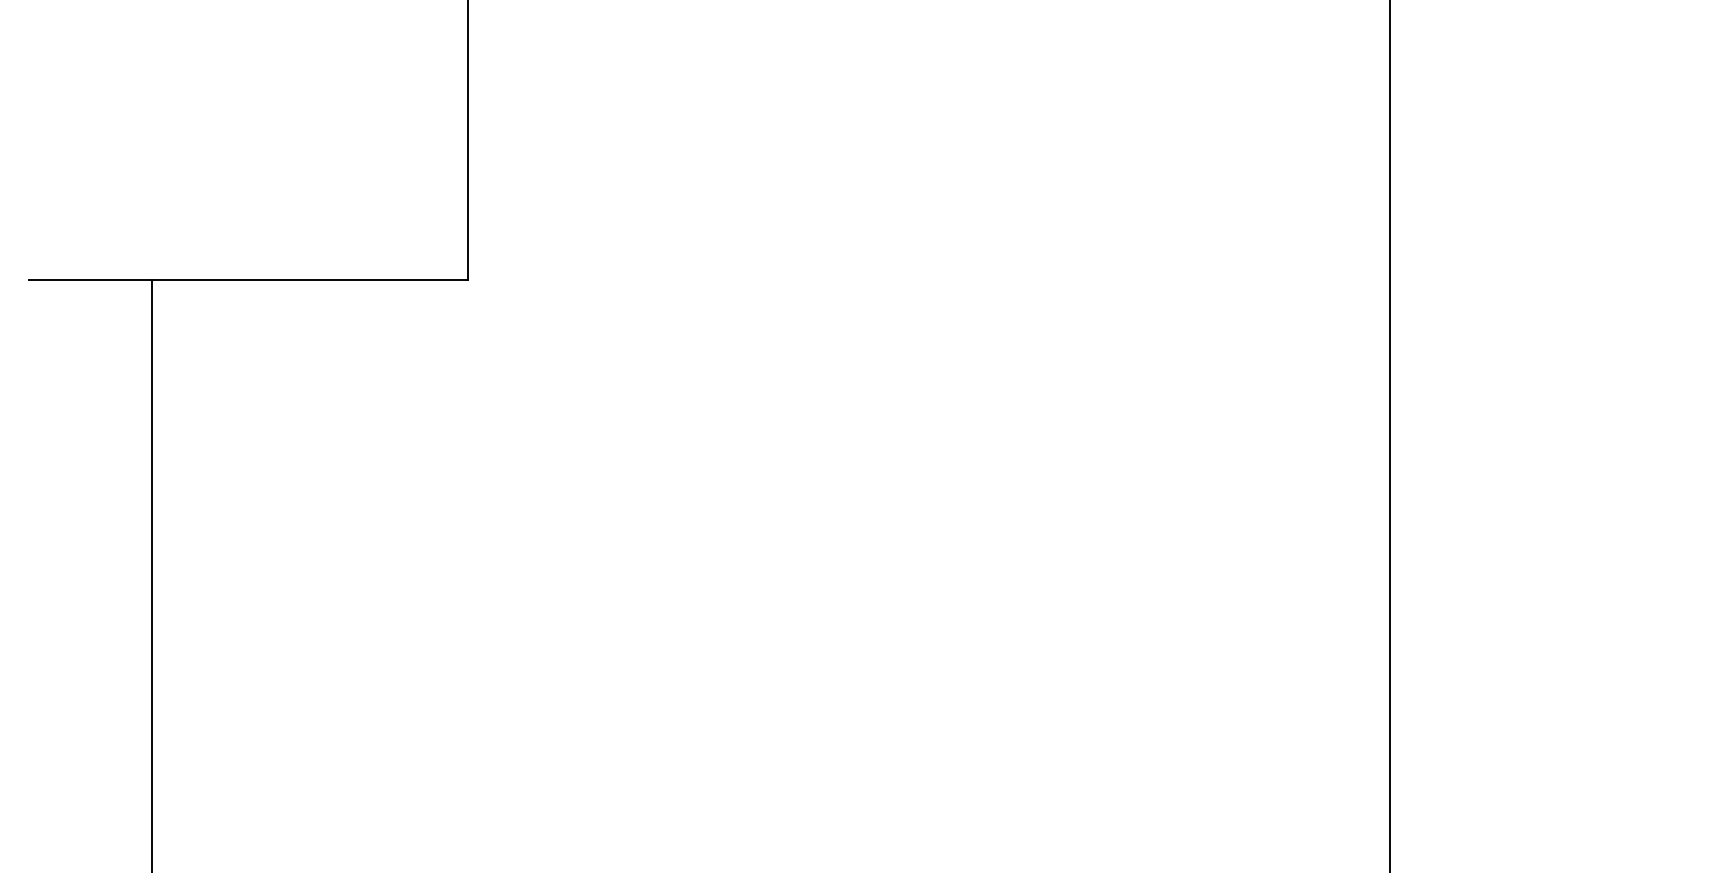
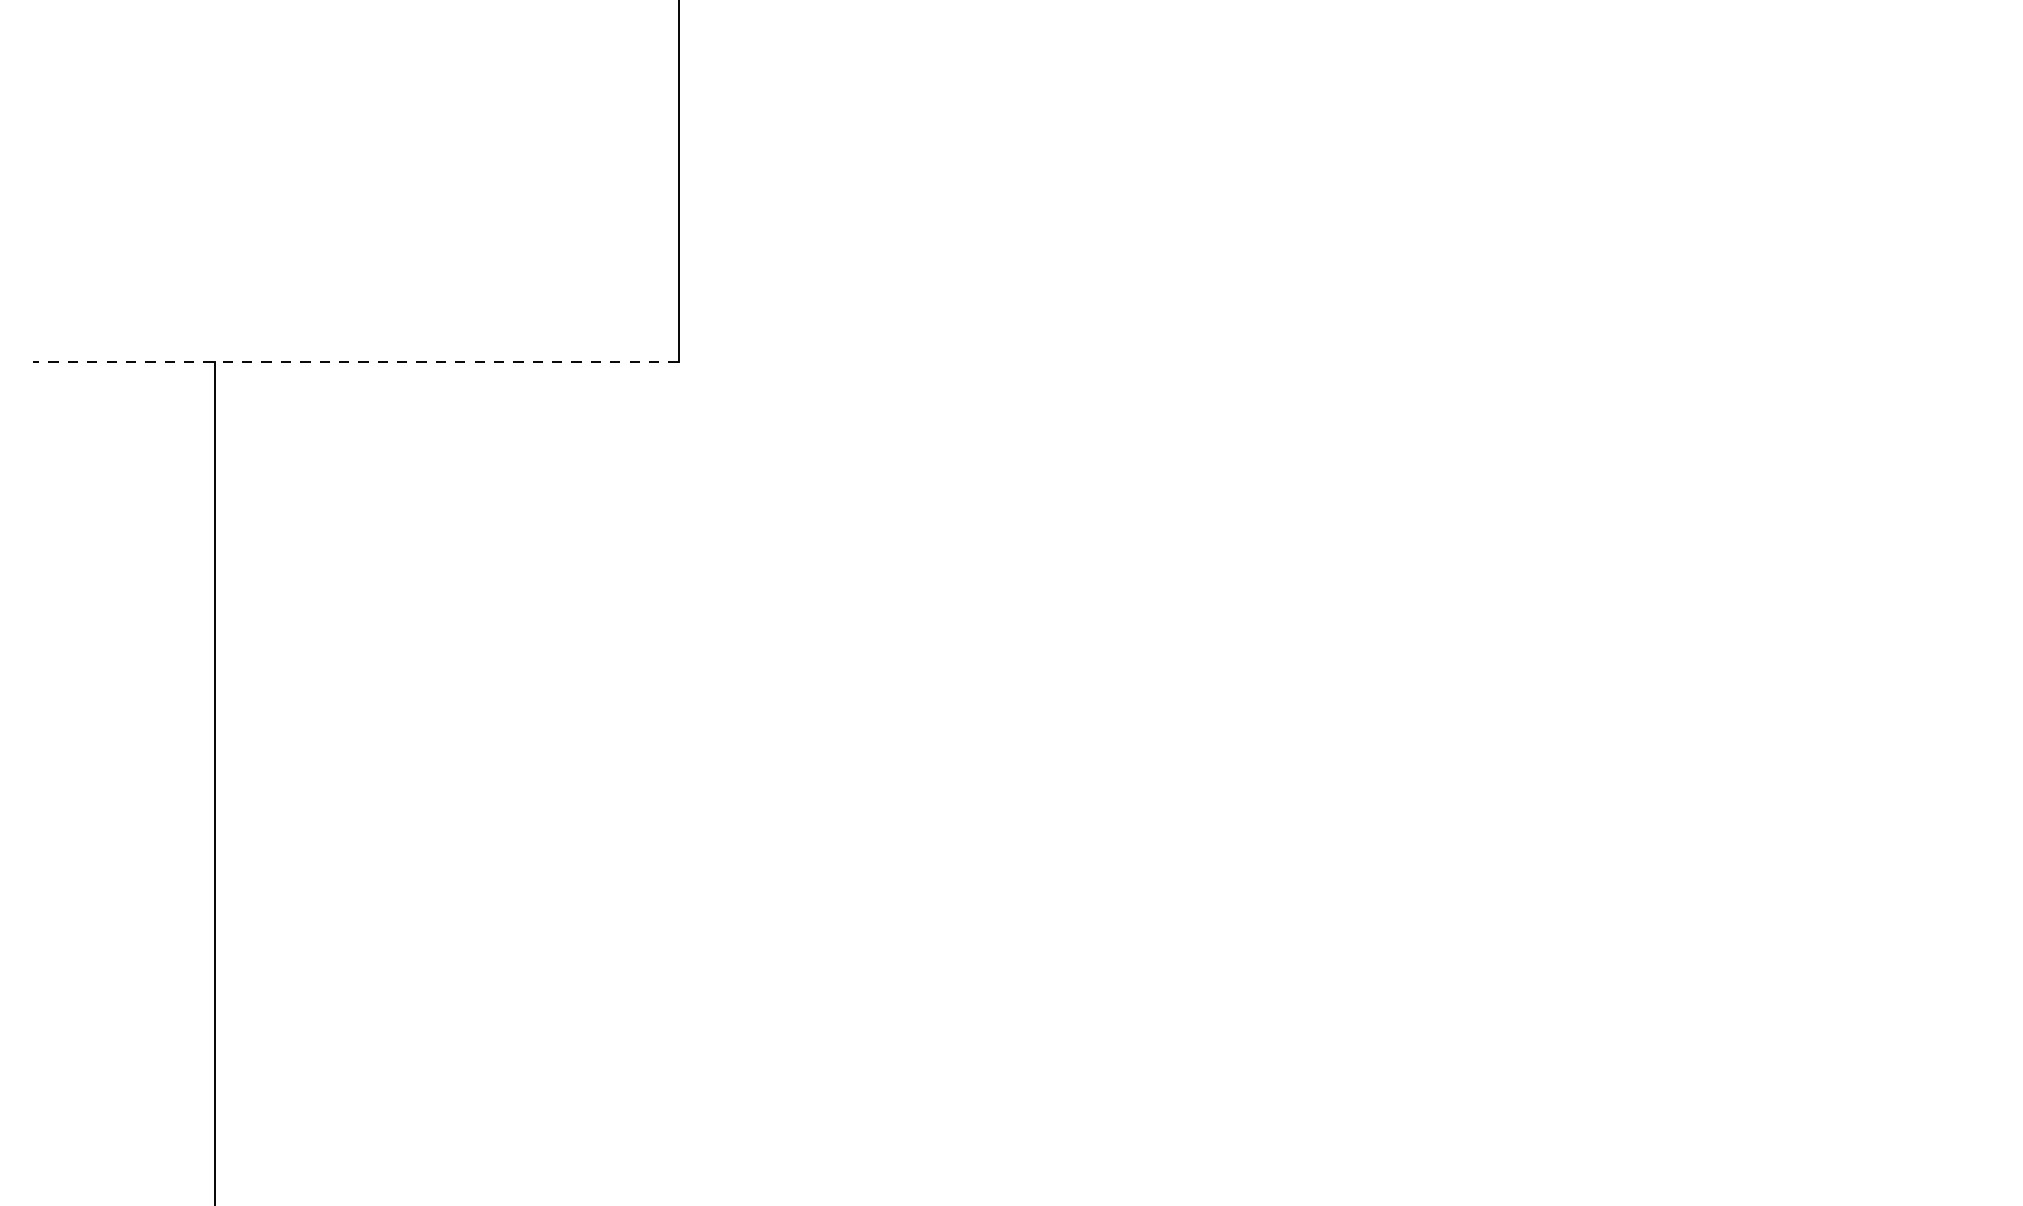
line: (248, 280) -> (356, 361), solid -> dashed

